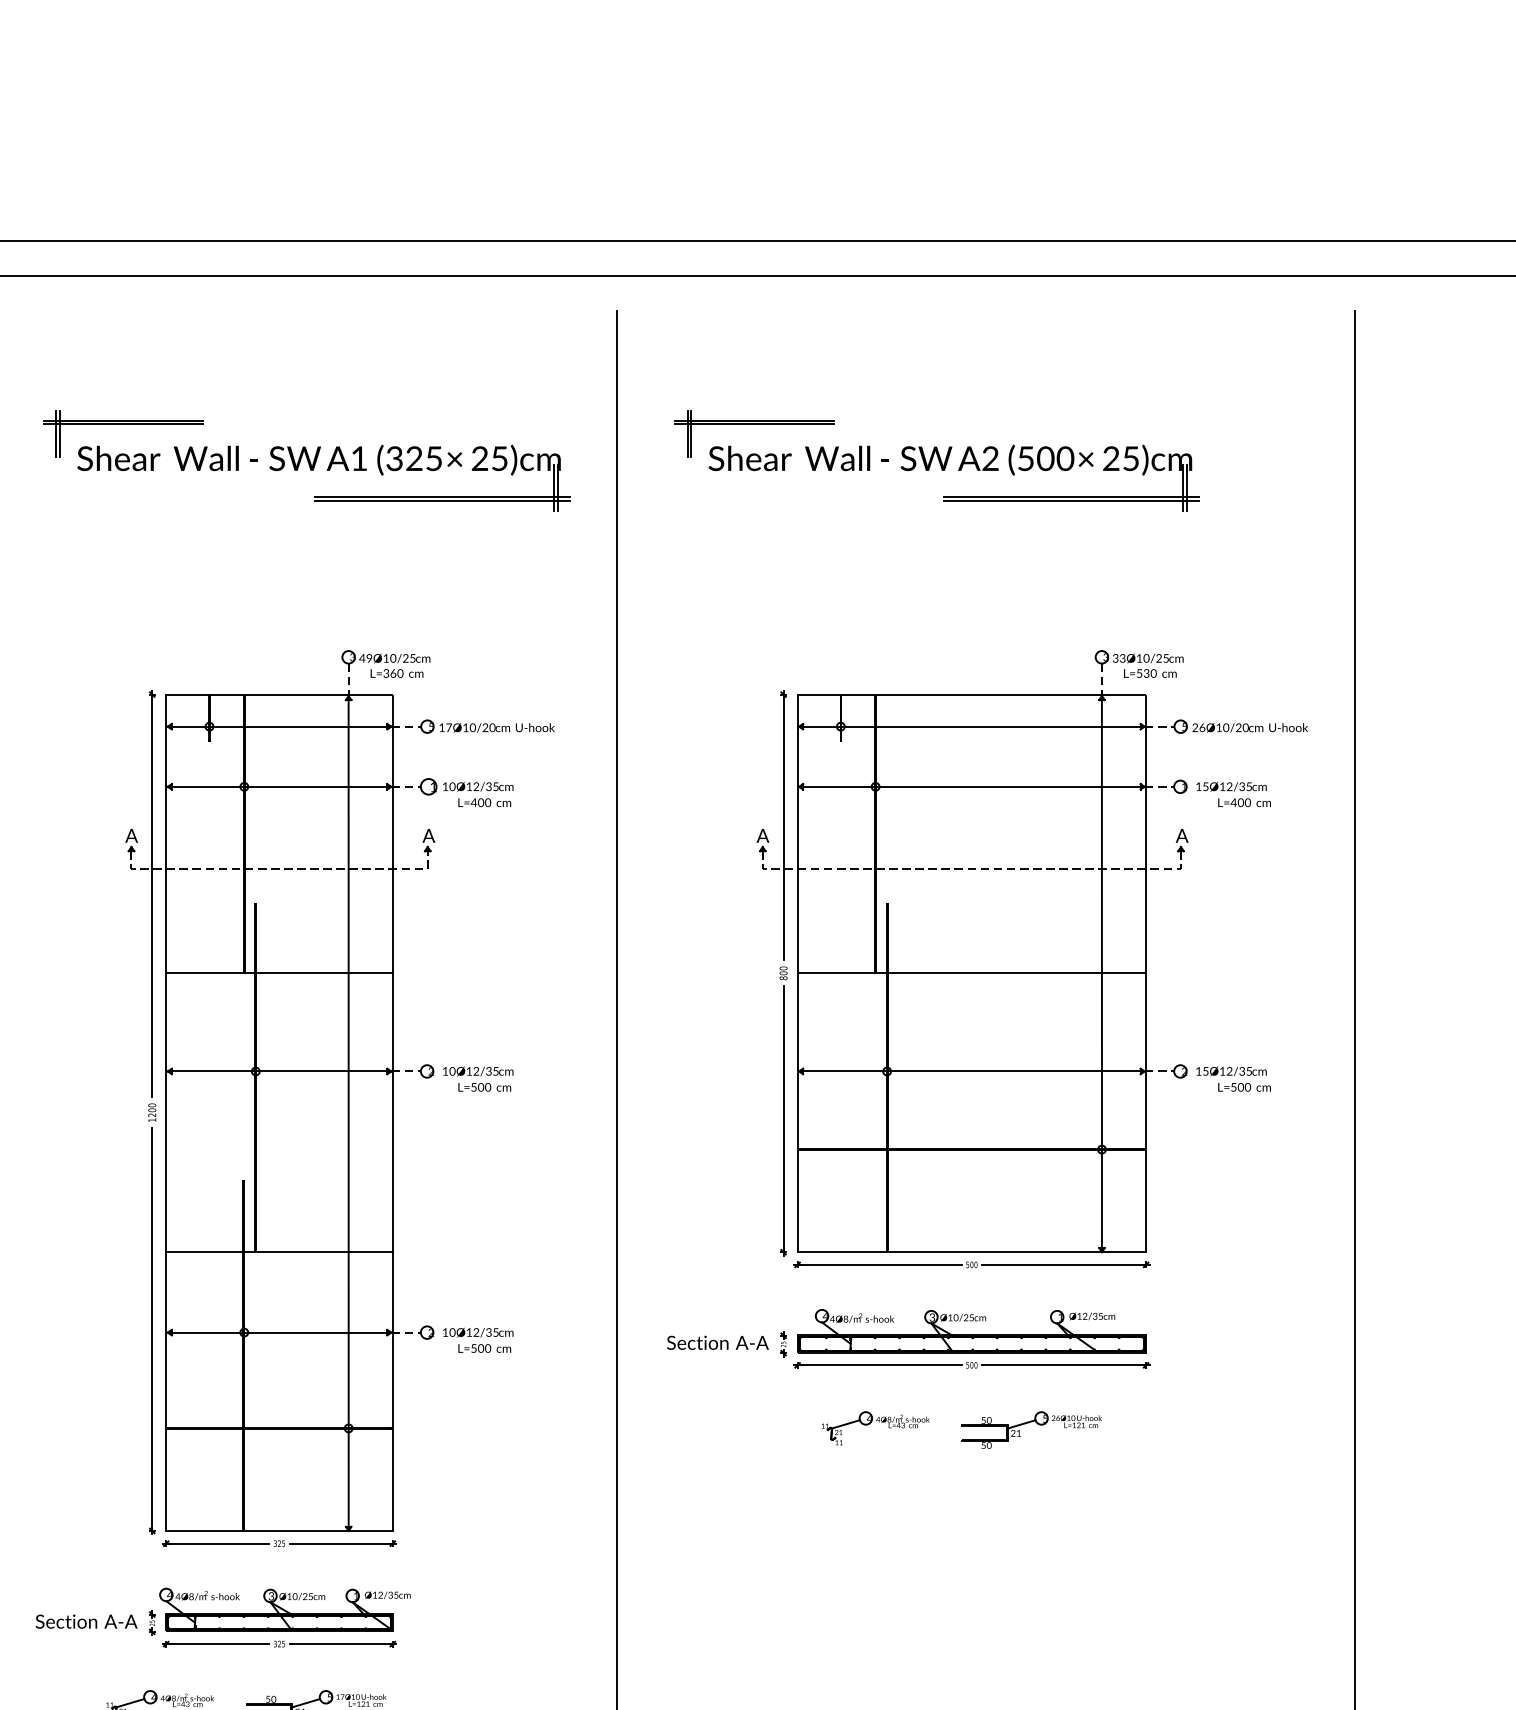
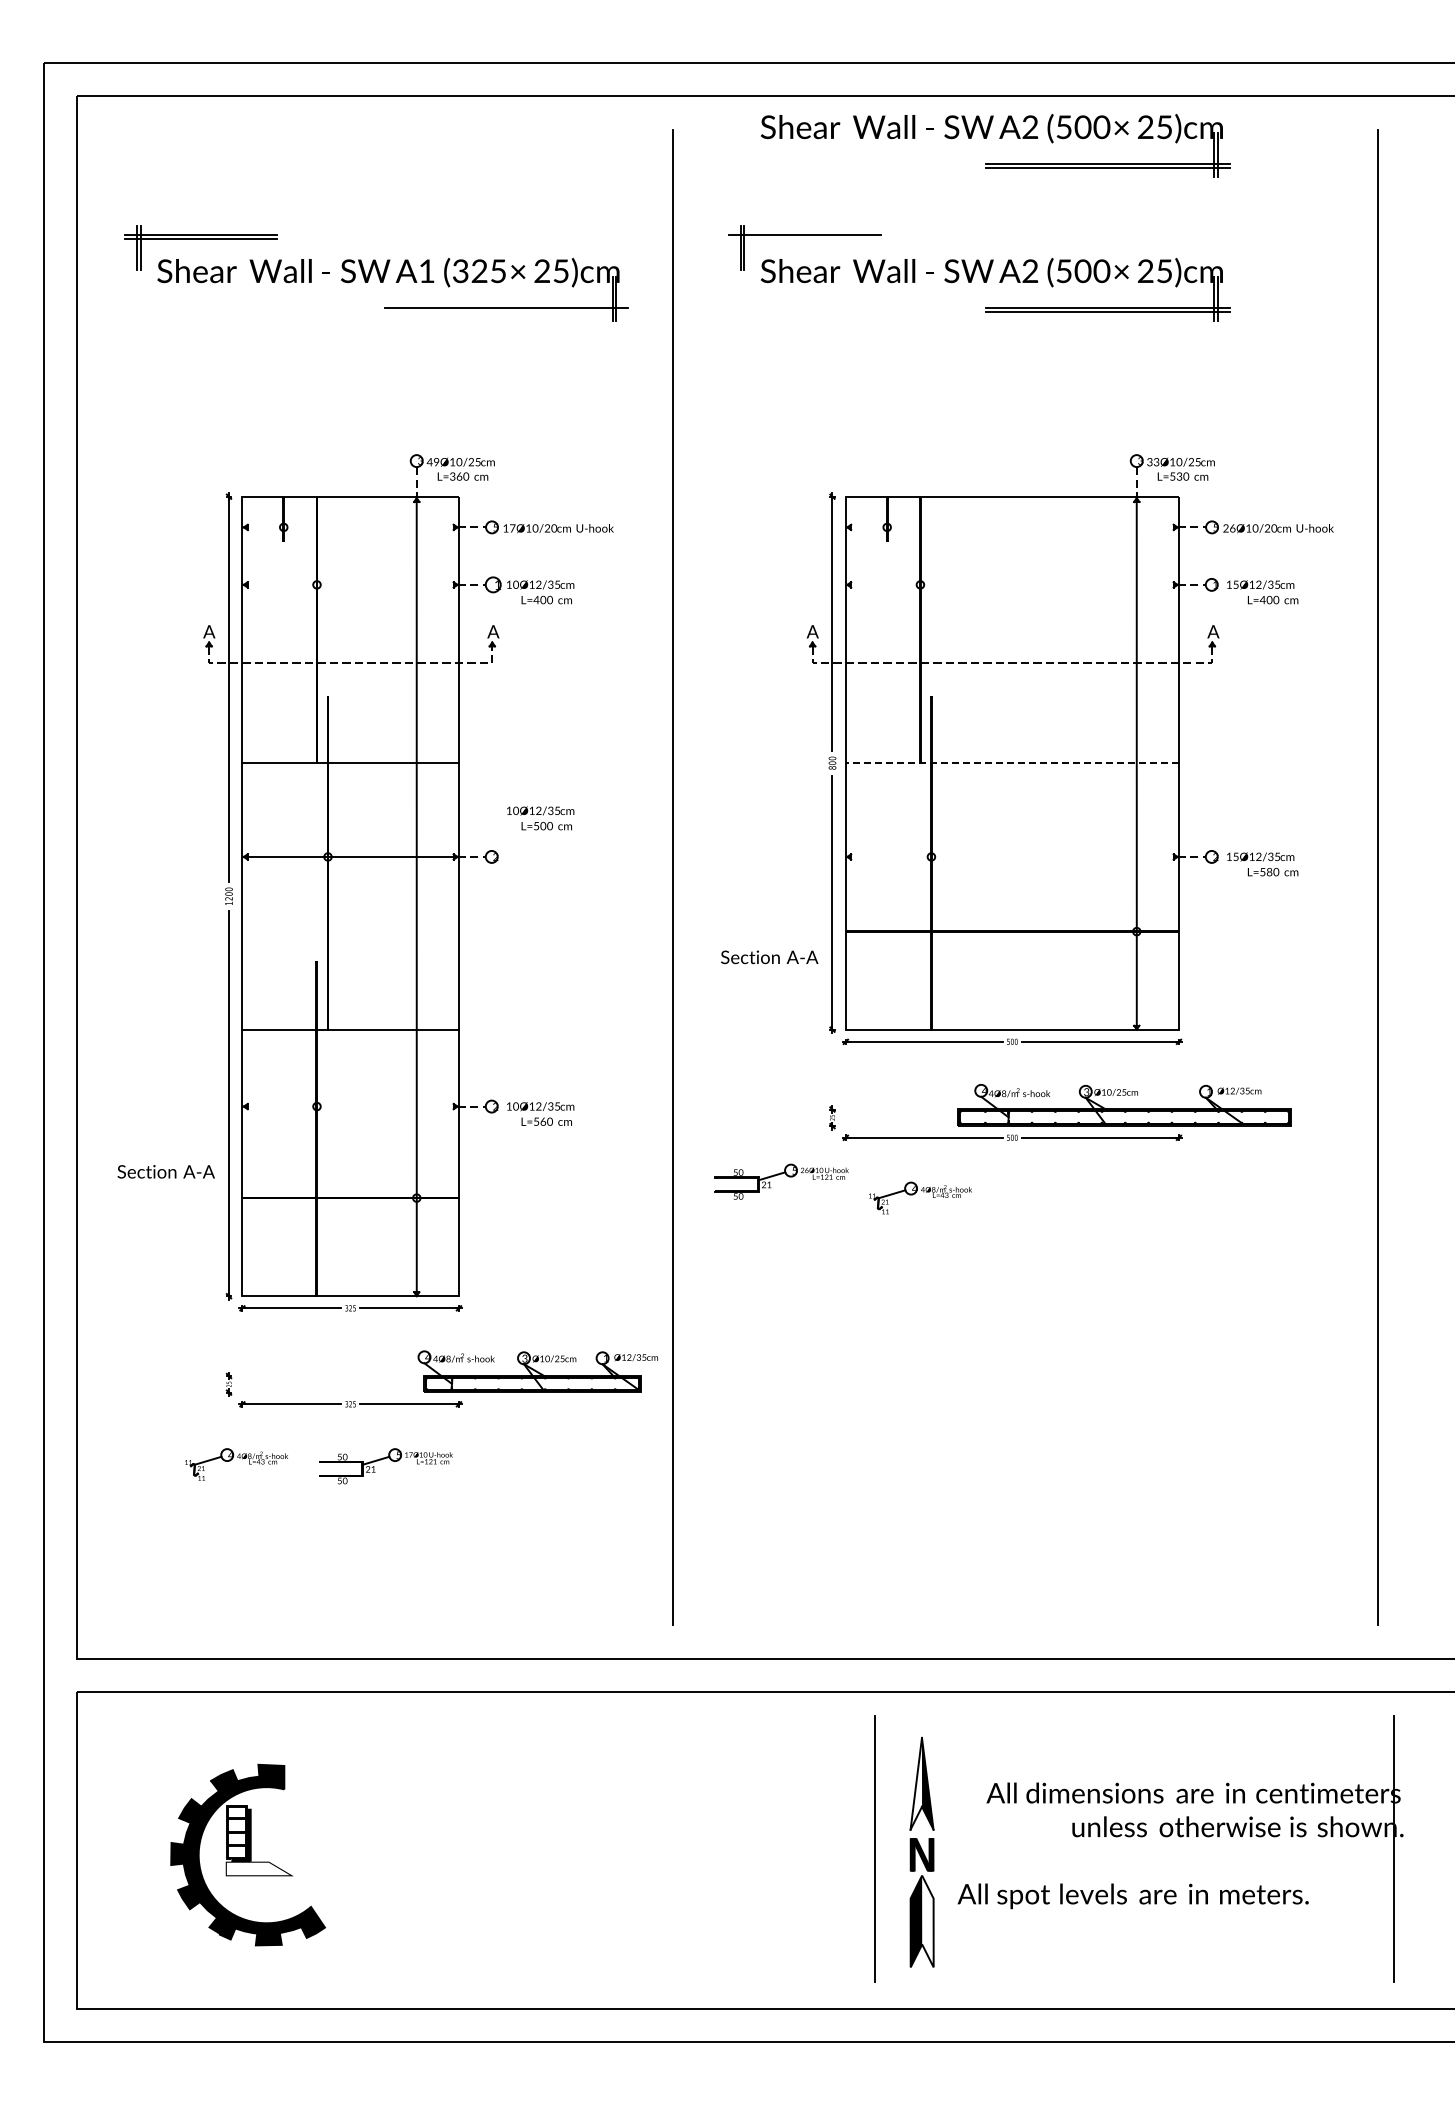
part: (958, 319) -> (999, 138), added
line: (754, 424) -> (804, 238), removed
line: (442, 500) -> (506, 311), removed
line: (279, 726) -> (350, 527), removed
line: (971, 726) -> (1012, 527), removed
line: (279, 786) -> (350, 584), removed
line: (971, 786) -> (1012, 584), removed
line: (971, 973) -> (1012, 763), solid -> dashed
line: (971, 1070) -> (1012, 856), removed
text: (478, 1079) -> (540, 818), moved
text: (1240, 1087) -> (1269, 872), L=500 -> L=580
part: (971, 1331) -> (1124, 1105), moved
line: (279, 1332) -> (350, 1106), removed
text: (717, 1342) -> (769, 957), moved
text: (481, 1347) -> (543, 1120), L=500 -> L=560
part: (1028, 1423) -> (778, 1175), moved
part: (284, 1609) -> (537, 1371), moved
text: (85, 1621) -> (165, 1171), moved

